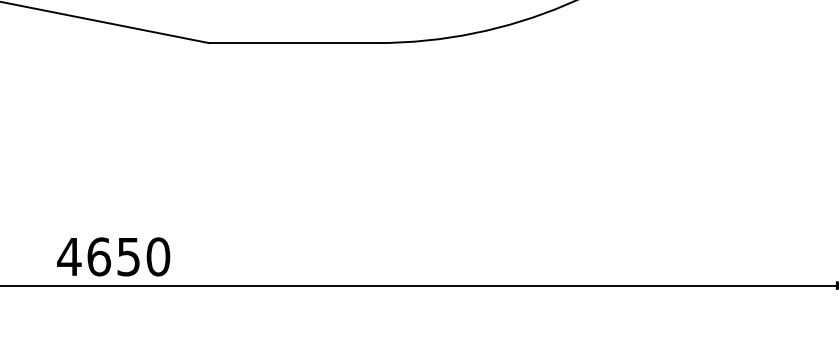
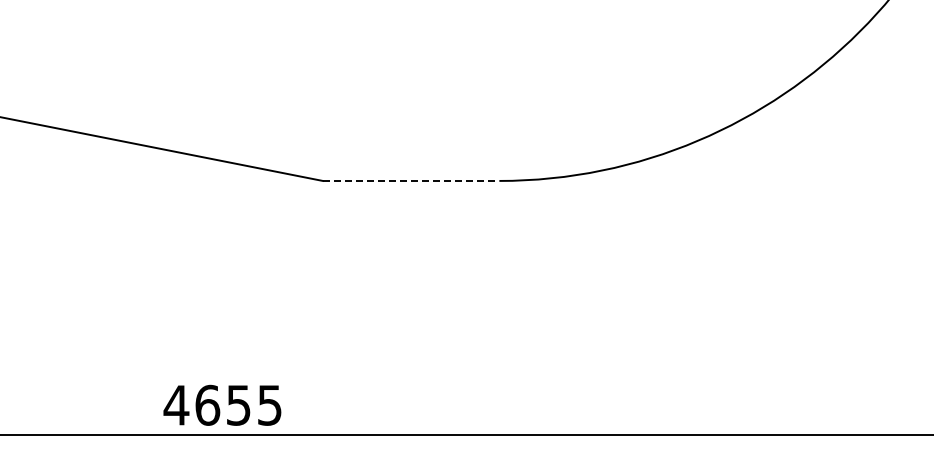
line: (293, 42) -> (411, 180), solid -> dashed
text: (158, 256) -> (269, 404), 4650 -> 4655

